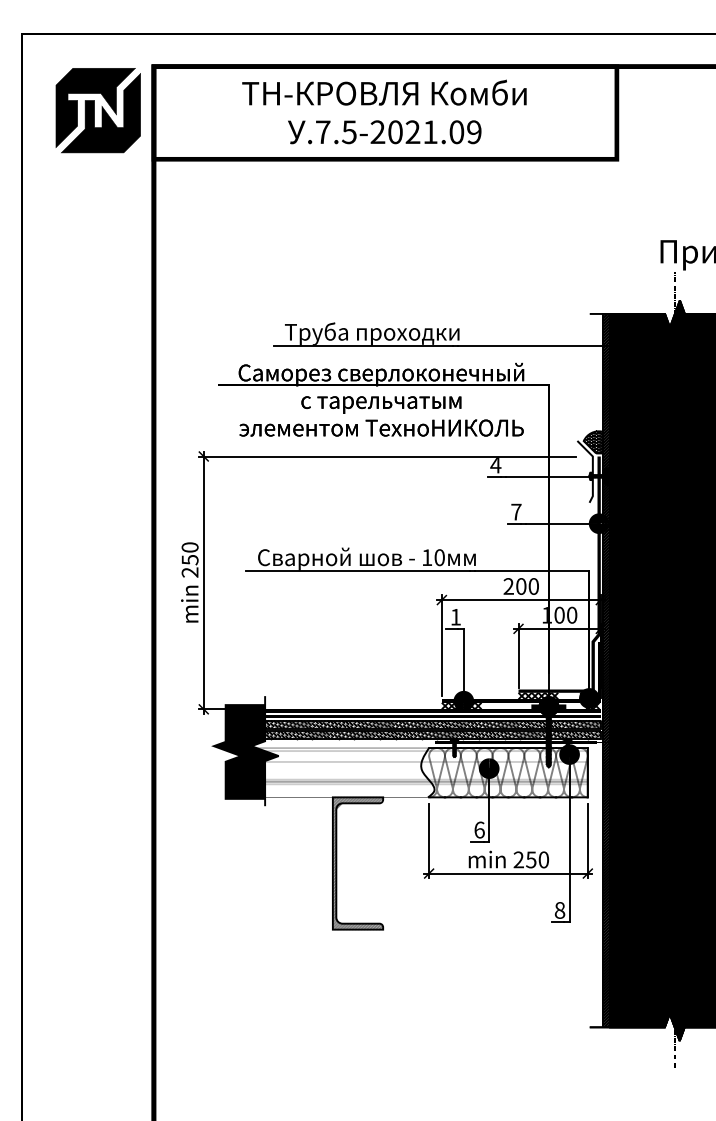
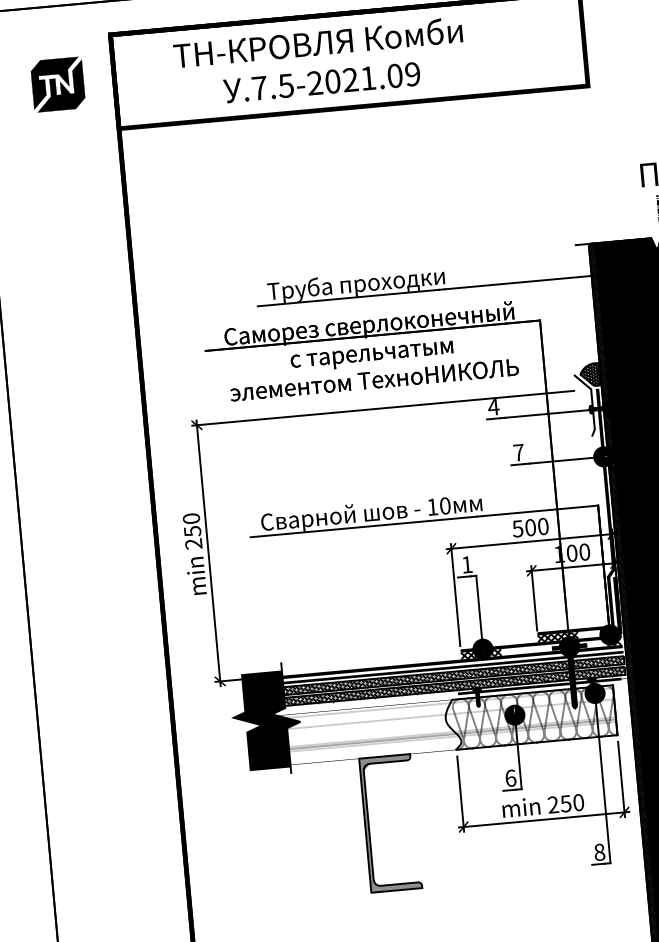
part: (97, 110) -> (57, 84), size x0.6
text: (384, 111) -> (319, 61), moved
text: (508, 586) -> (517, 528), 200 -> 500

